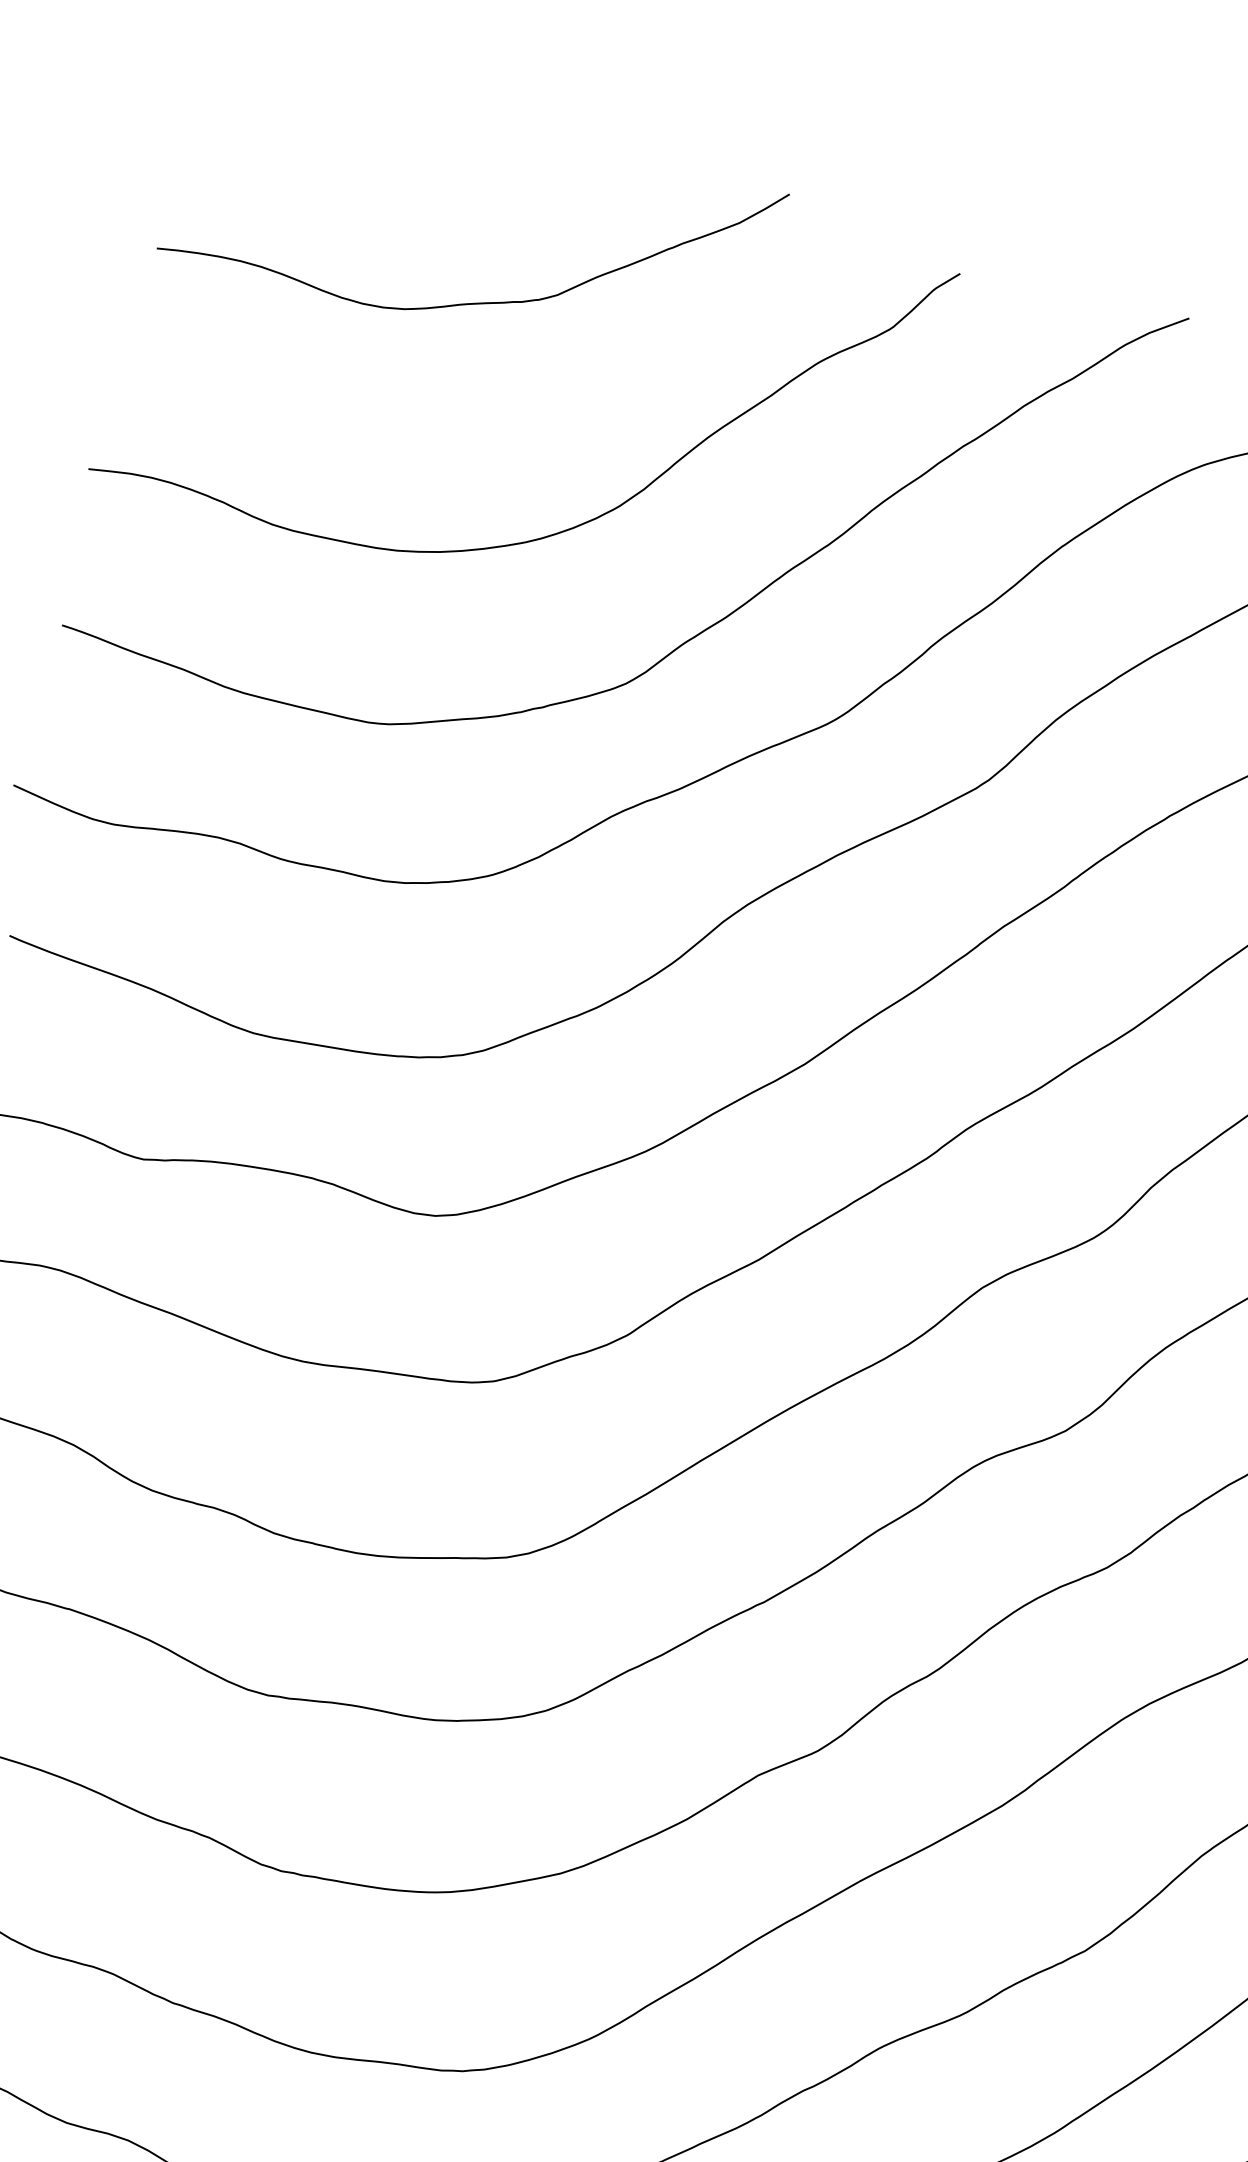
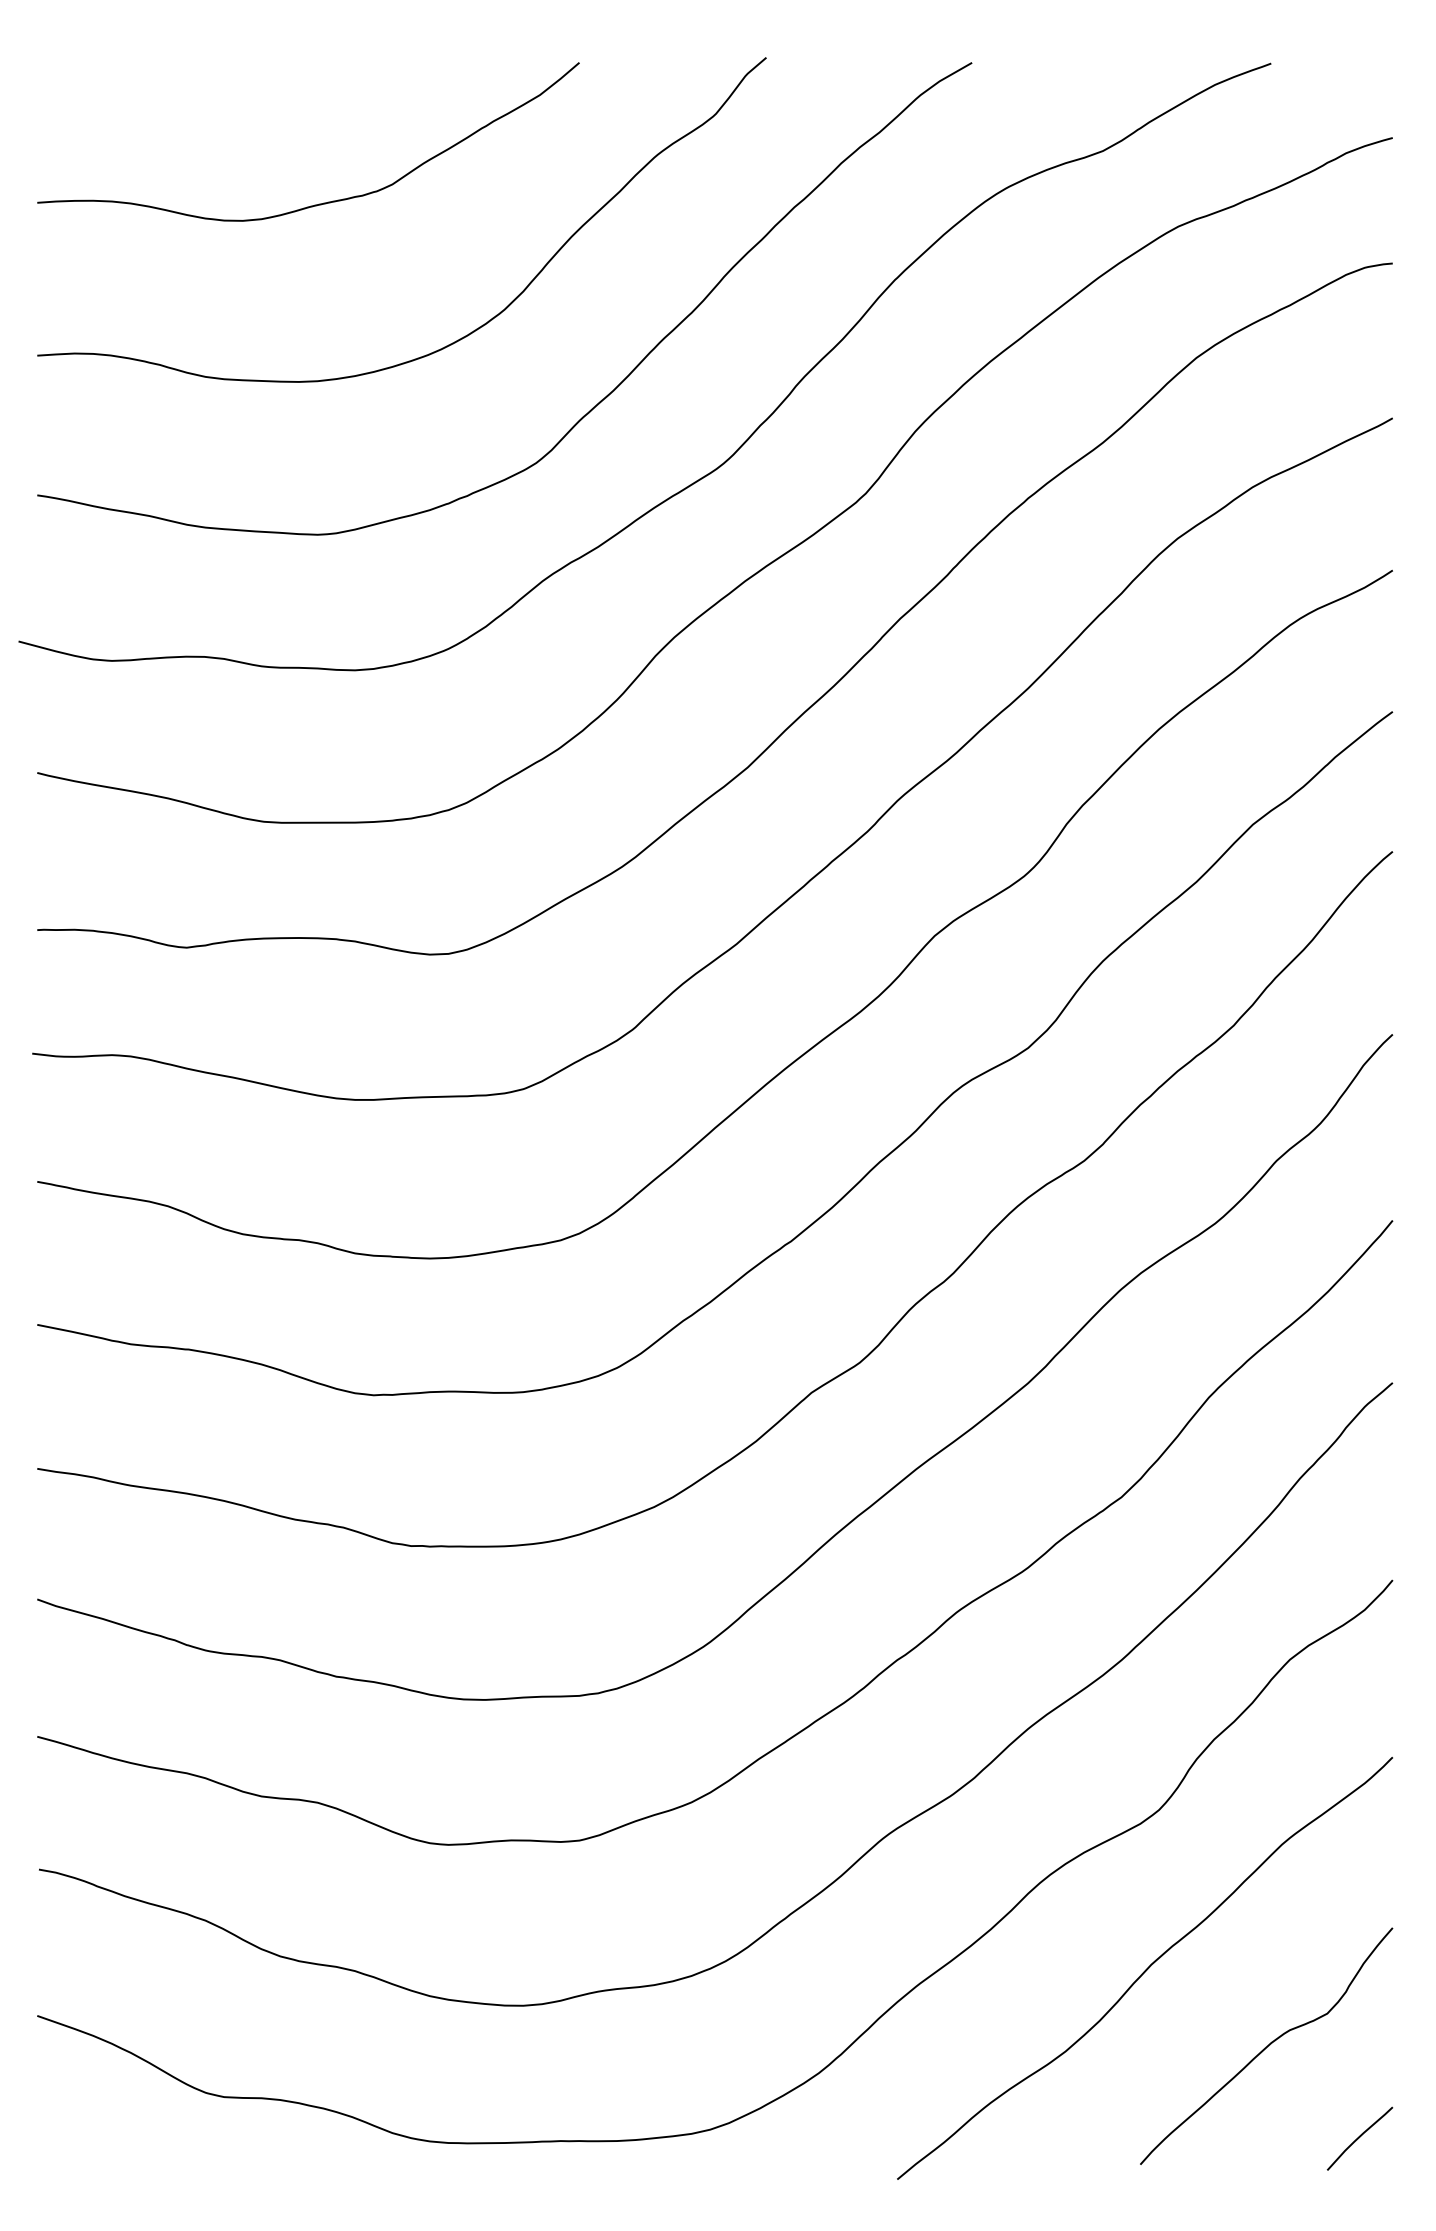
curve: (476, 302) -> (323, 202), moved

